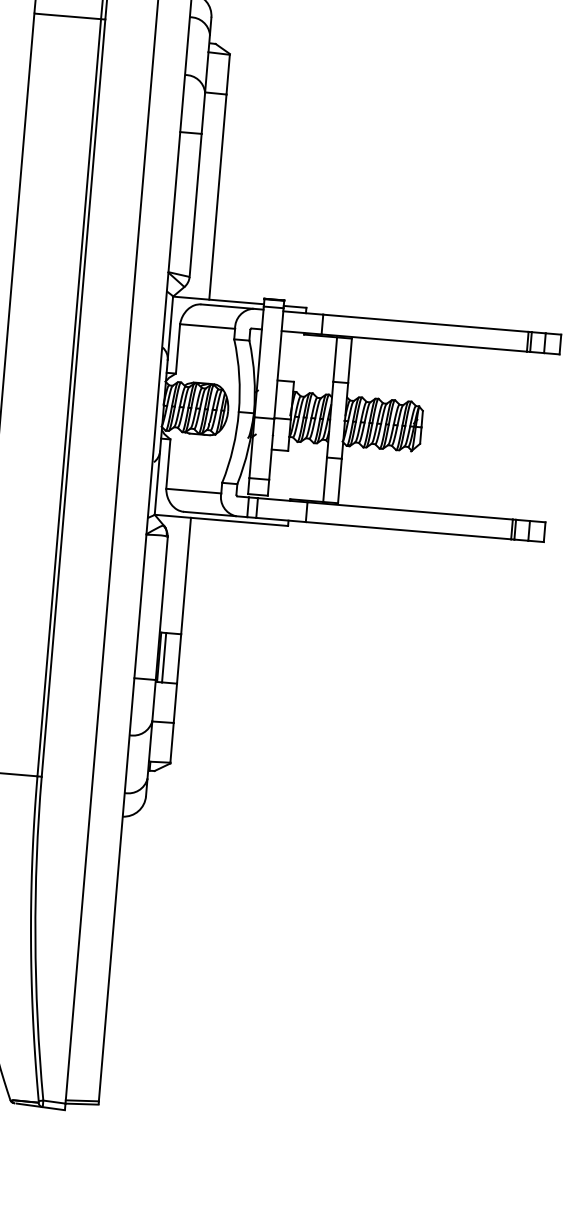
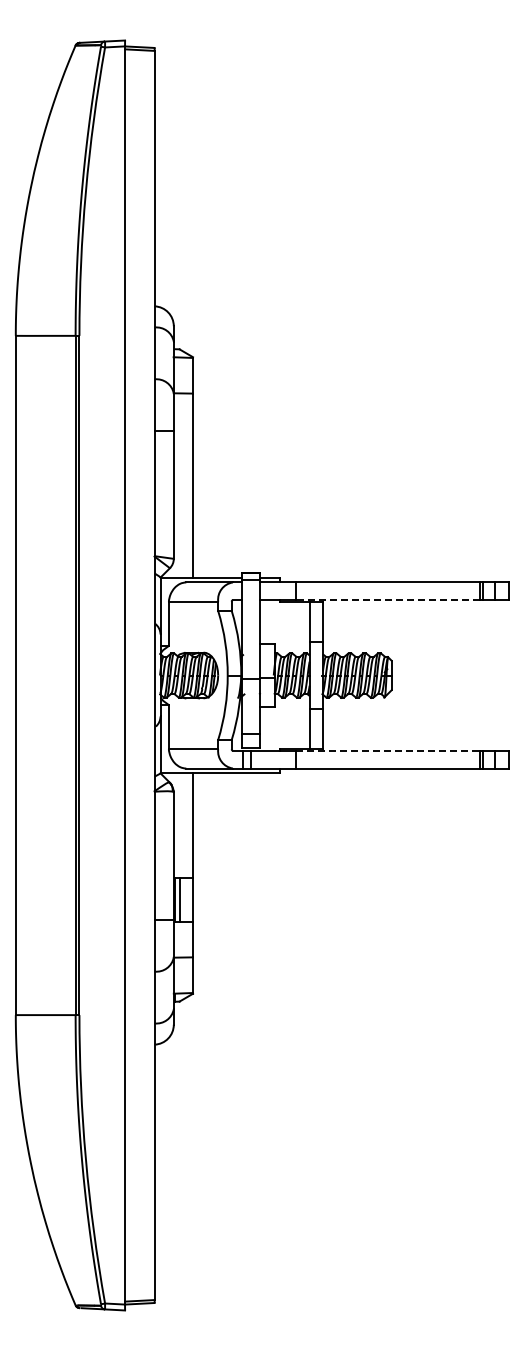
line: (423, 343) -> (387, 600), solid -> dashed
line: (411, 510) -> (388, 750), solid -> dashed

